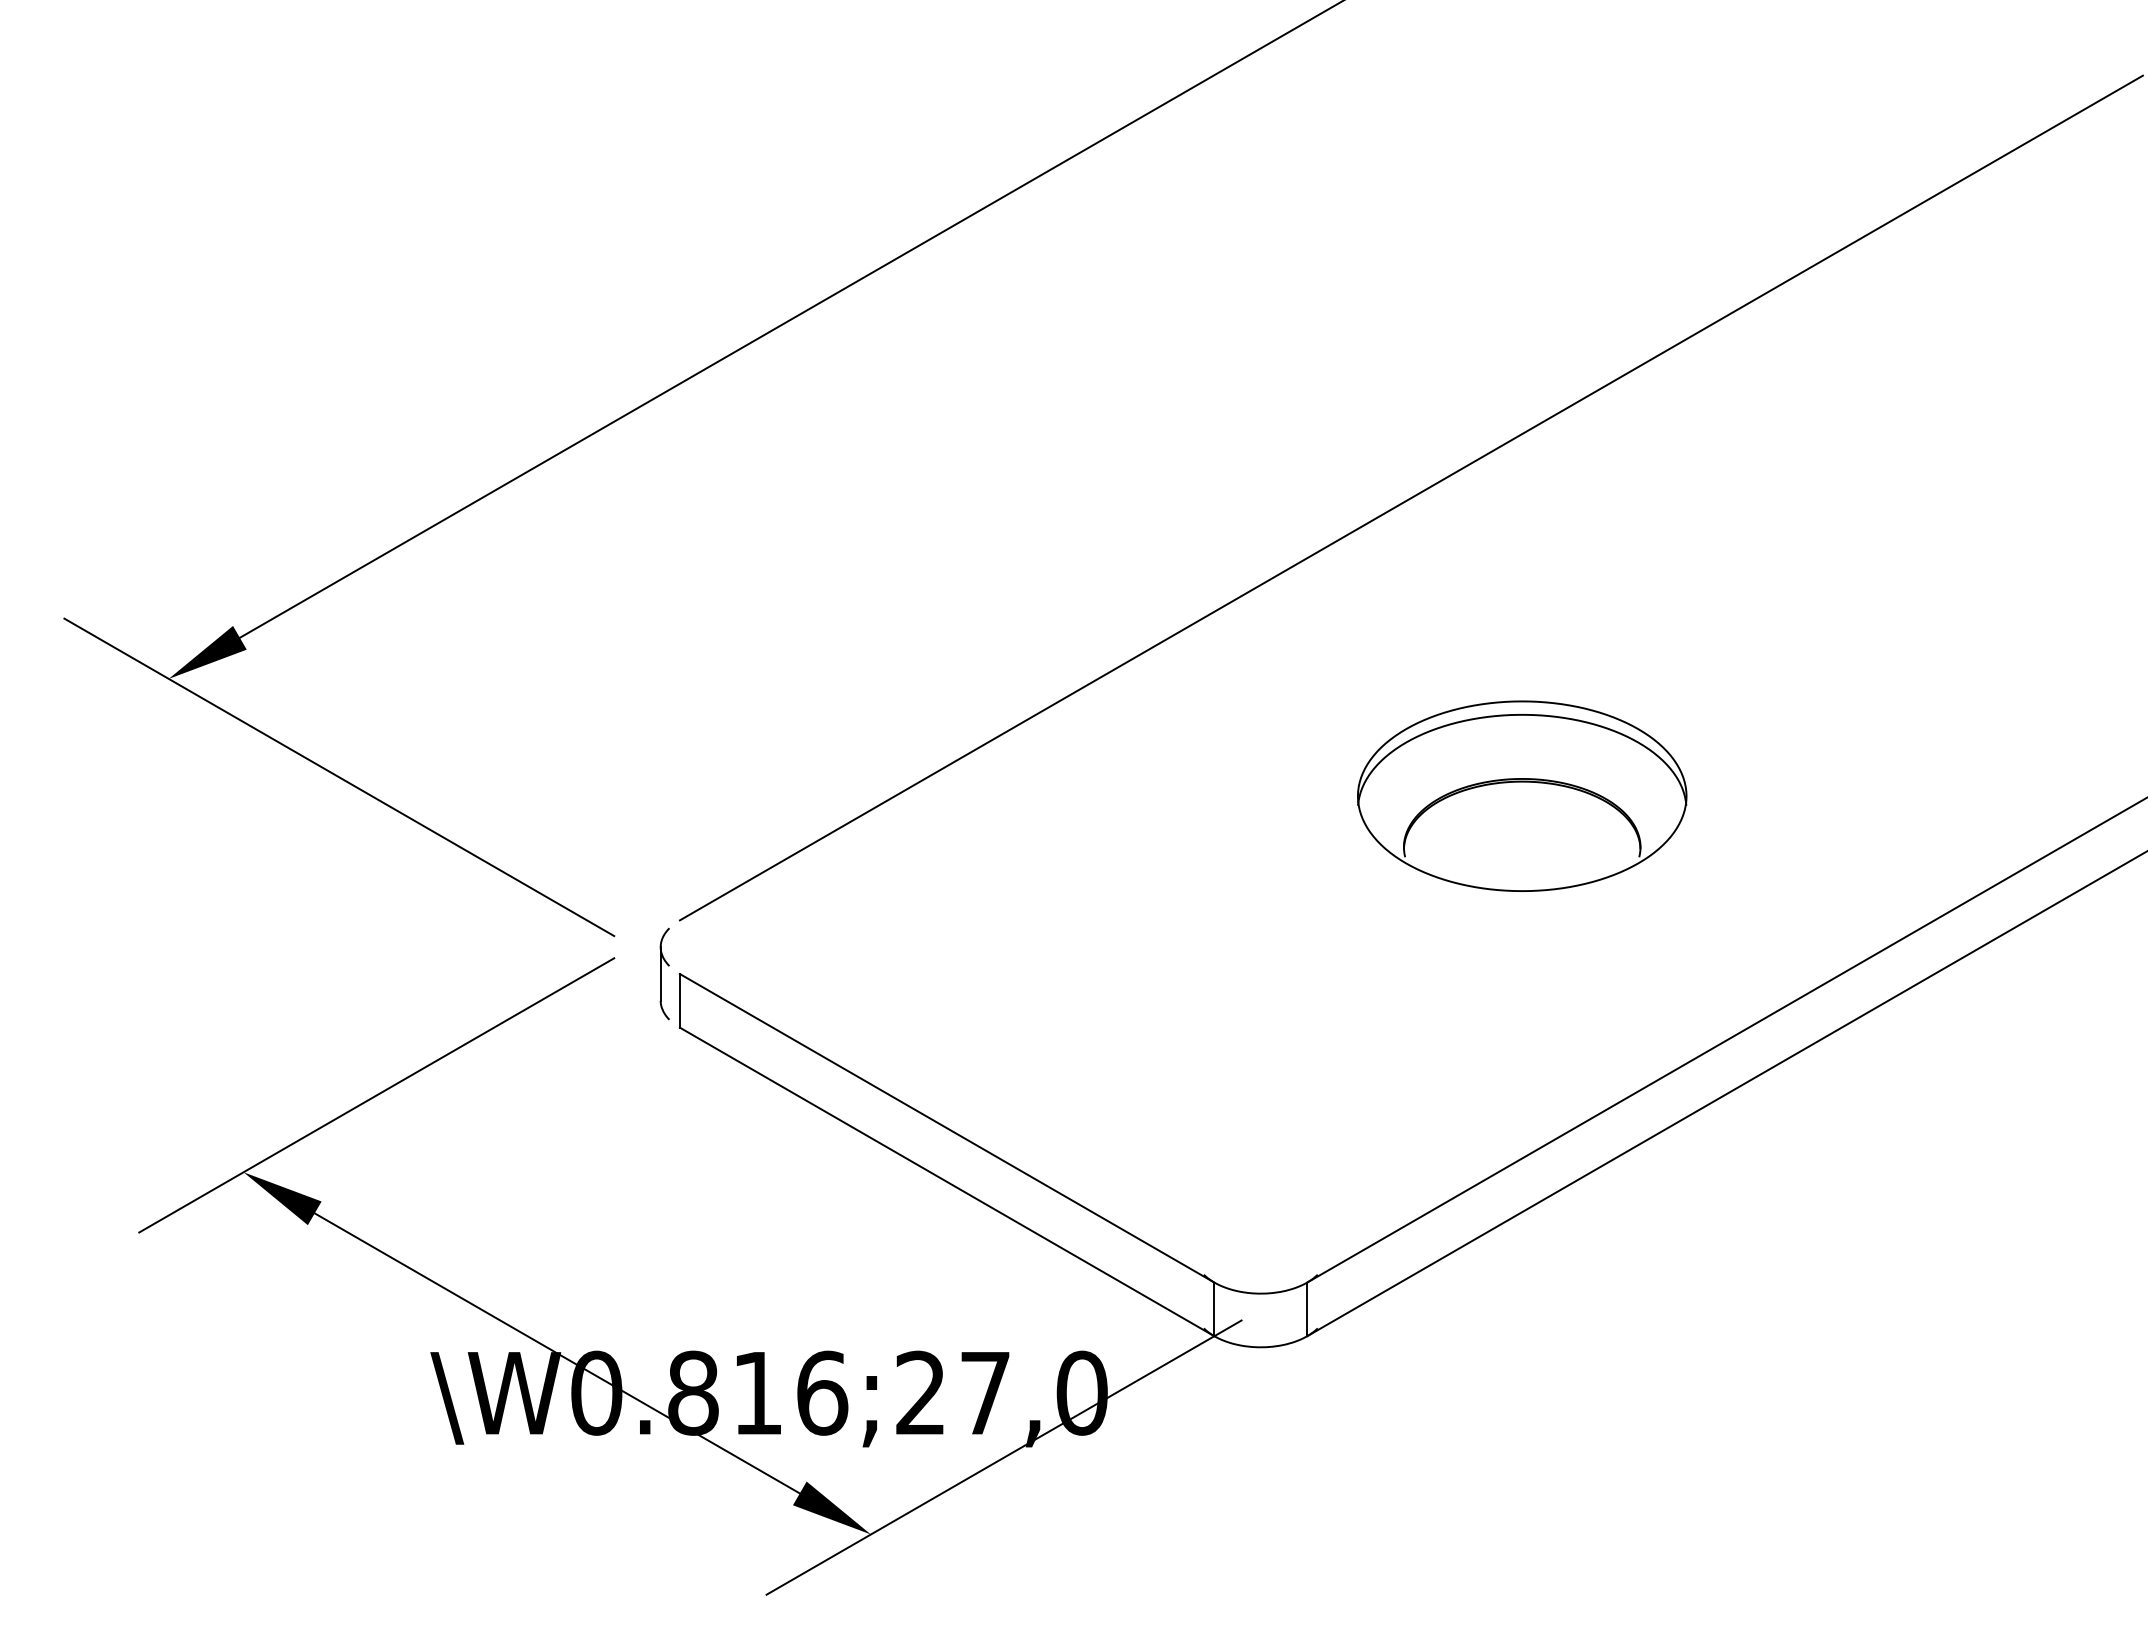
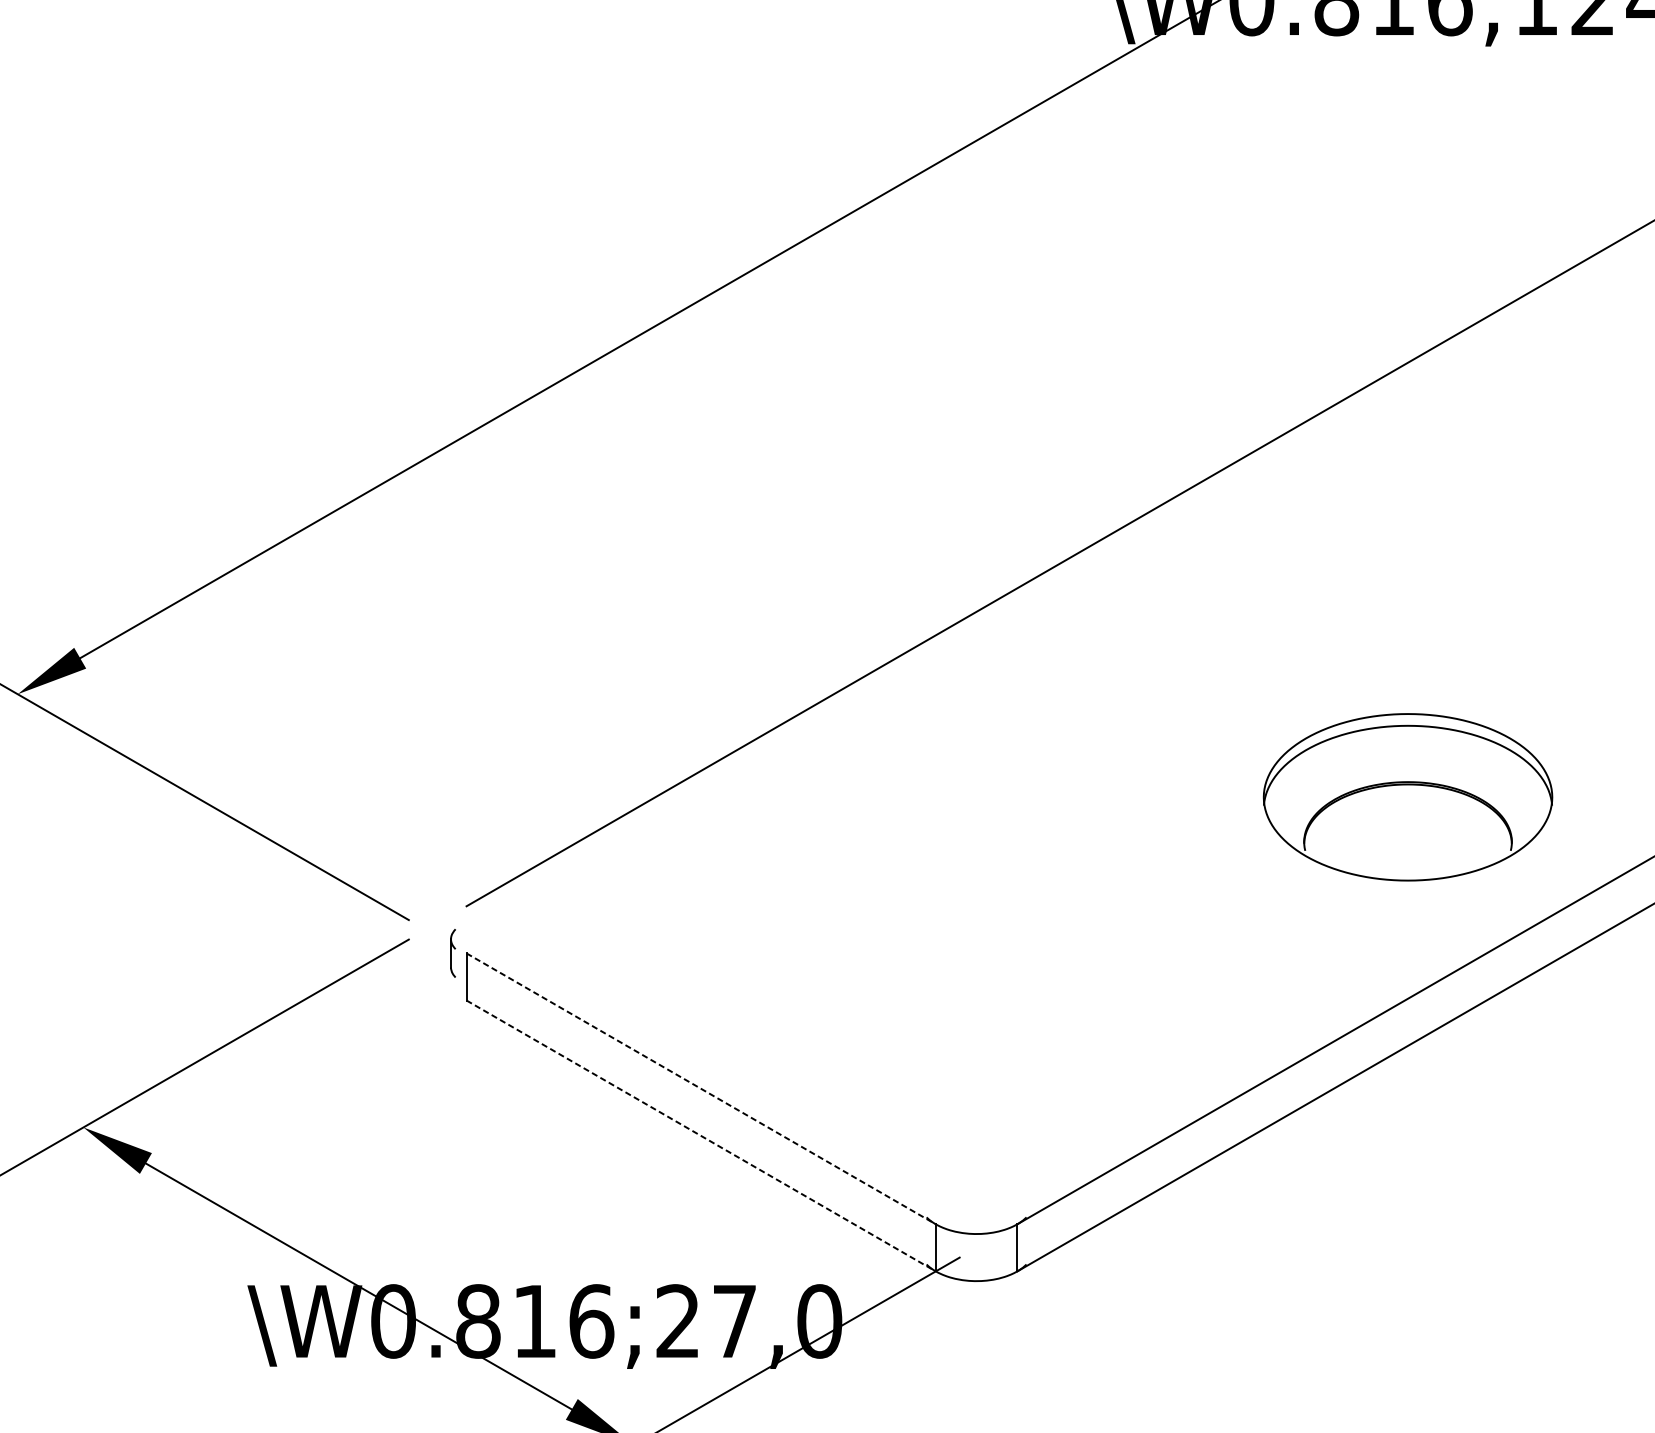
part: (1522, 795) -> (1408, 796), moved
part: (664, 973) -> (453, 952), size x0.6
line: (947, 1128) -> (701, 1089), solid -> dashed
line: (947, 1181) -> (701, 1135), solid -> dashed

